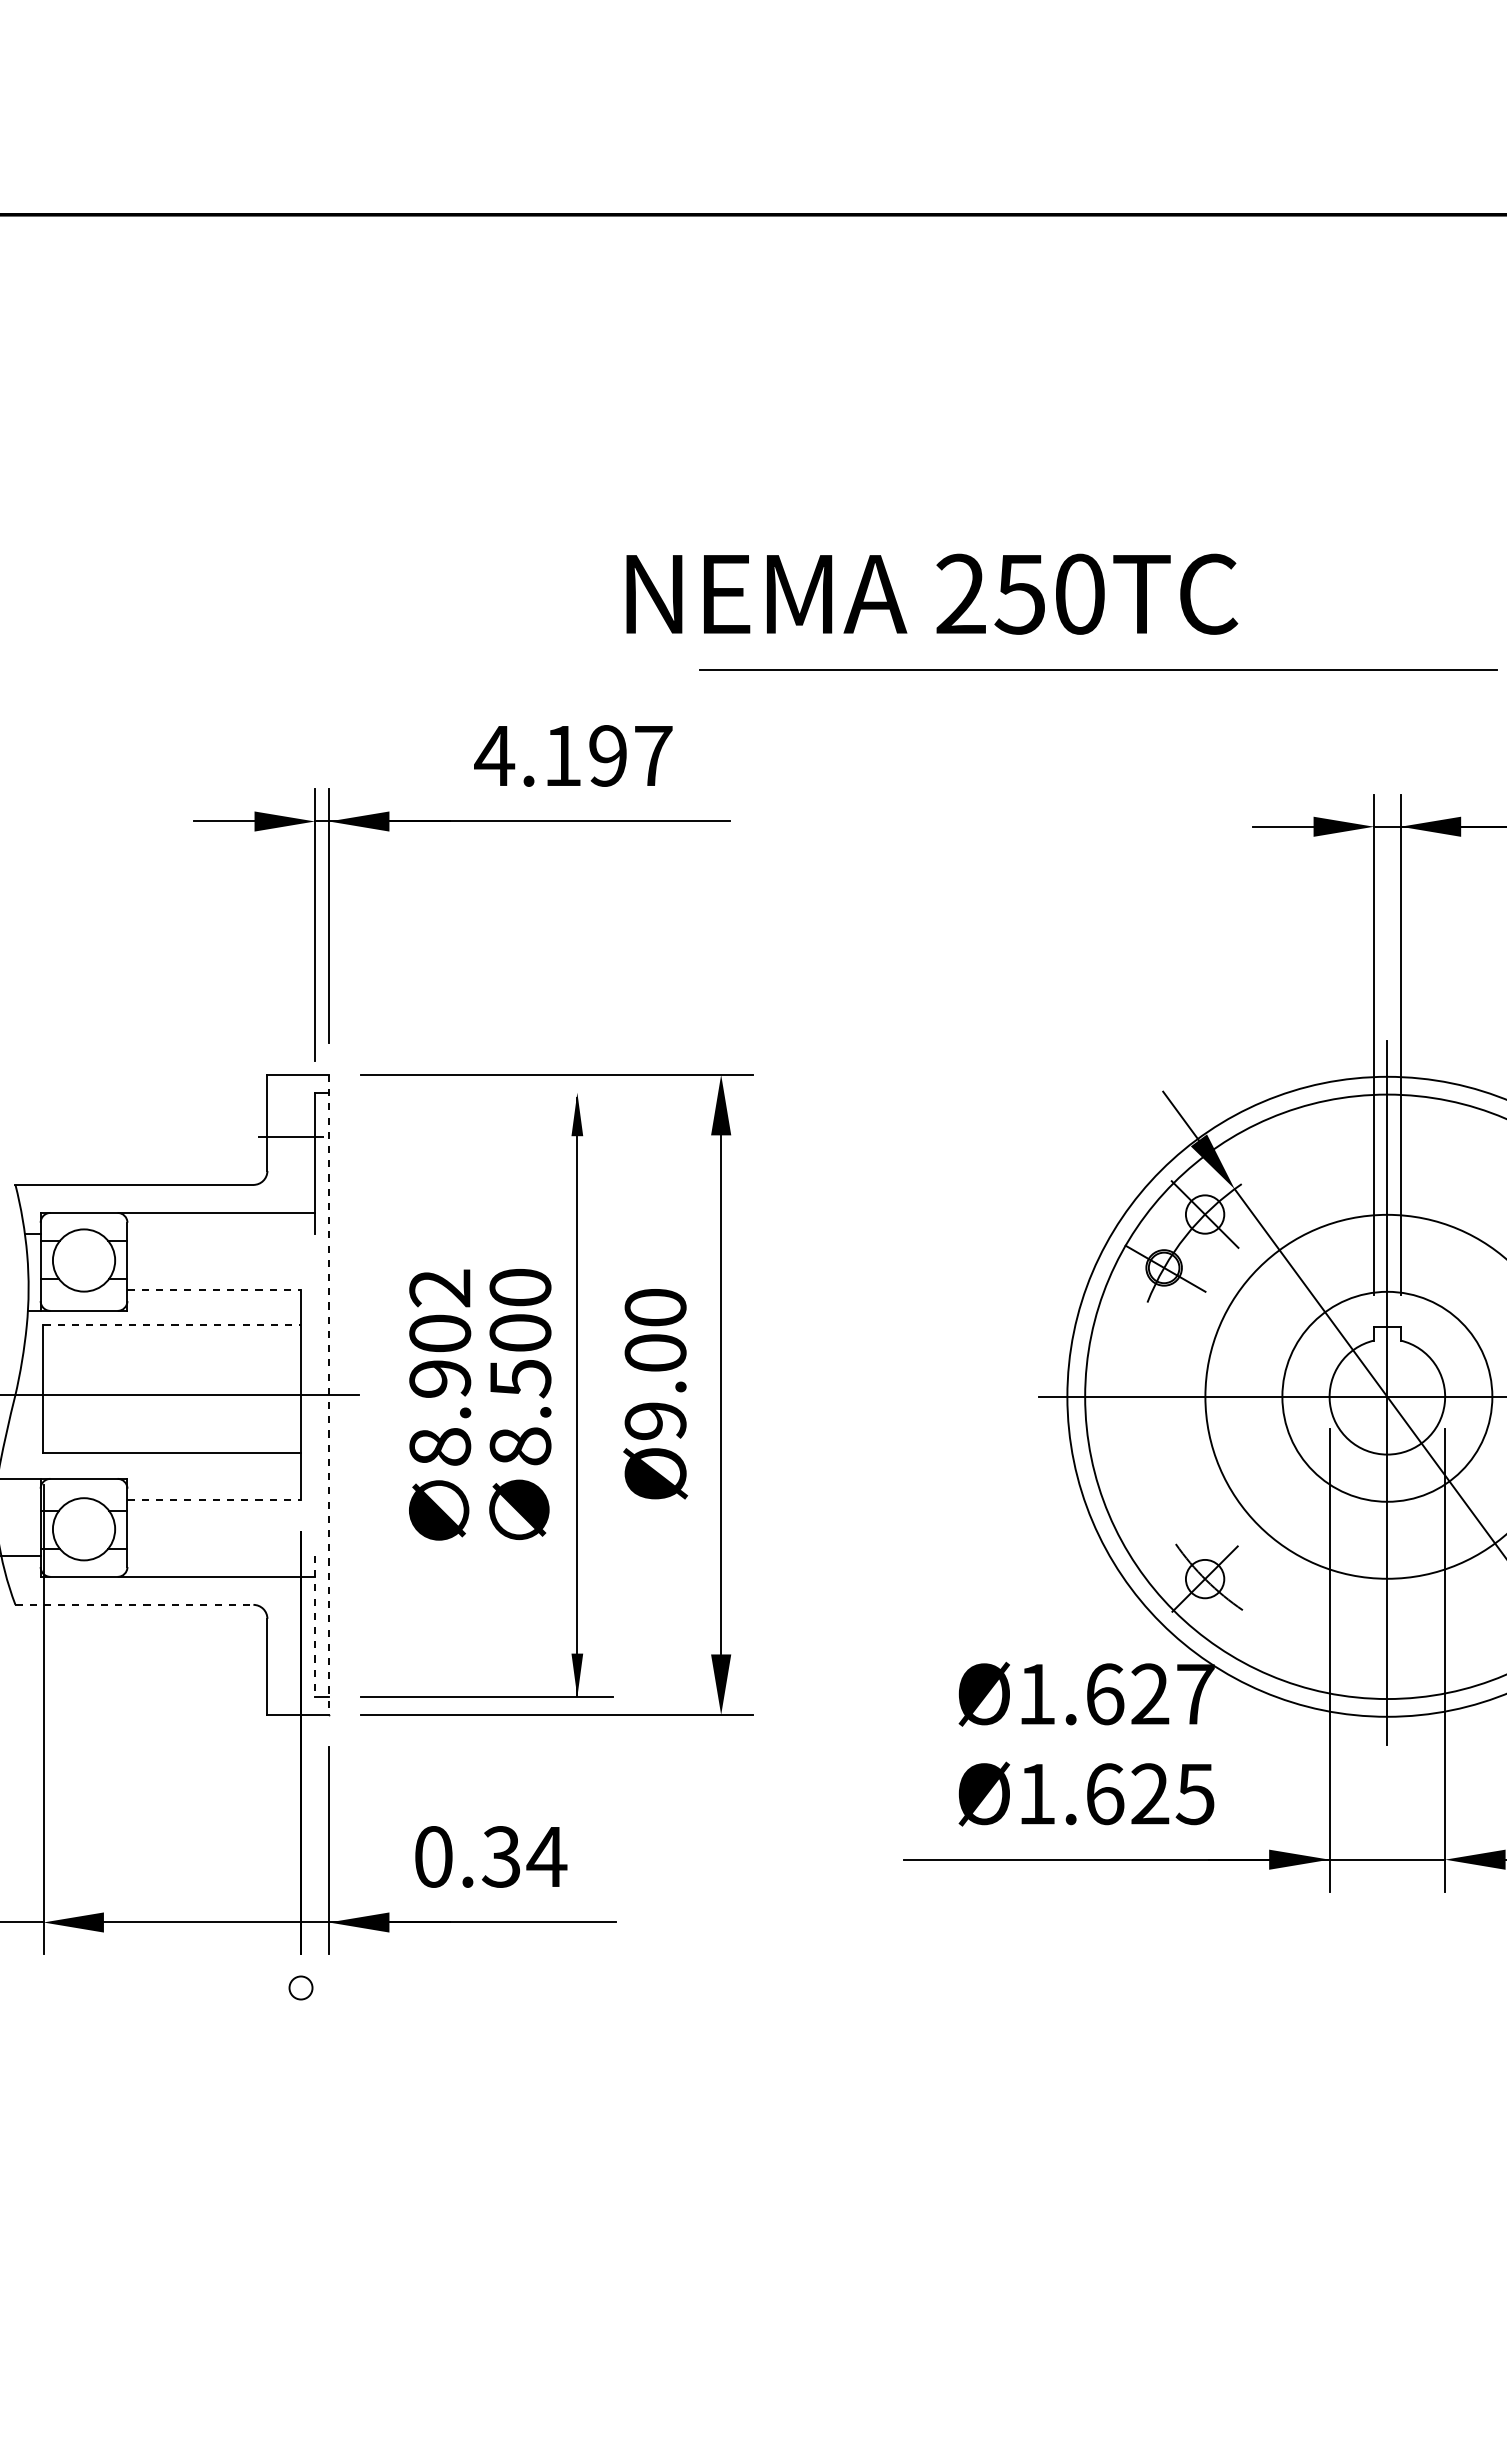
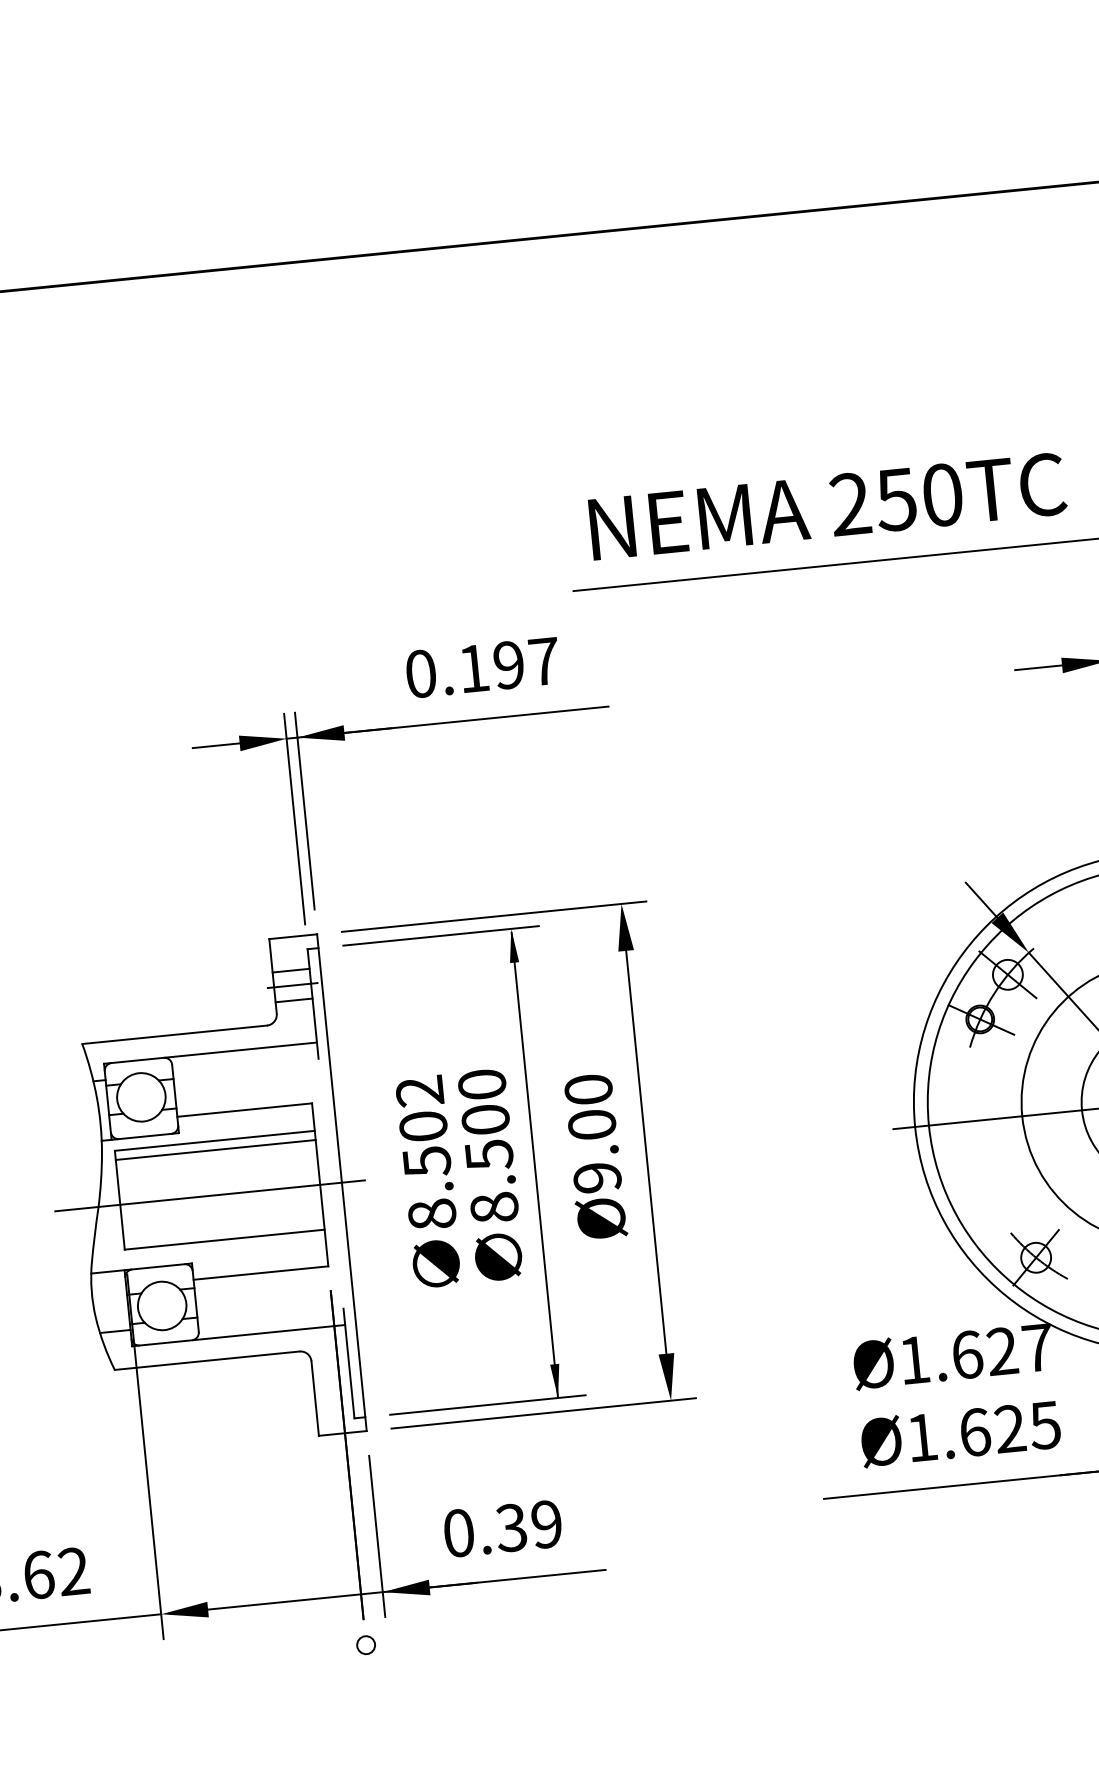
text: (932, 593) -> (828, 505), moved
text: (494, 755) -> (420, 673), 4.197 -> 0.197
line: (486, 1092) -> (440, 935), added
line: (291, 1117) -> (291, 970), added
line: (291, 1156) -> (294, 1000), added
line: (214, 1289) -> (244, 1109), dashed -> solid
line: (172, 1325) -> (215, 1140), dashed -> solid
line: (172, 1337) -> (215, 1150), added
text: (440, 1379) -> (427, 1162), 8.902 -> 8.502
line: (329, 1394) -> (342, 1182), dashed -> solid
line: (214, 1499) -> (261, 1272), dashed -> solid
line: (134, 1604) -> (207, 1360), dashed -> solid
line: (315, 1626) -> (349, 1363), dashed -> solid
text: (546, 1856) -> (546, 1524), 0.34 -> 0.39

